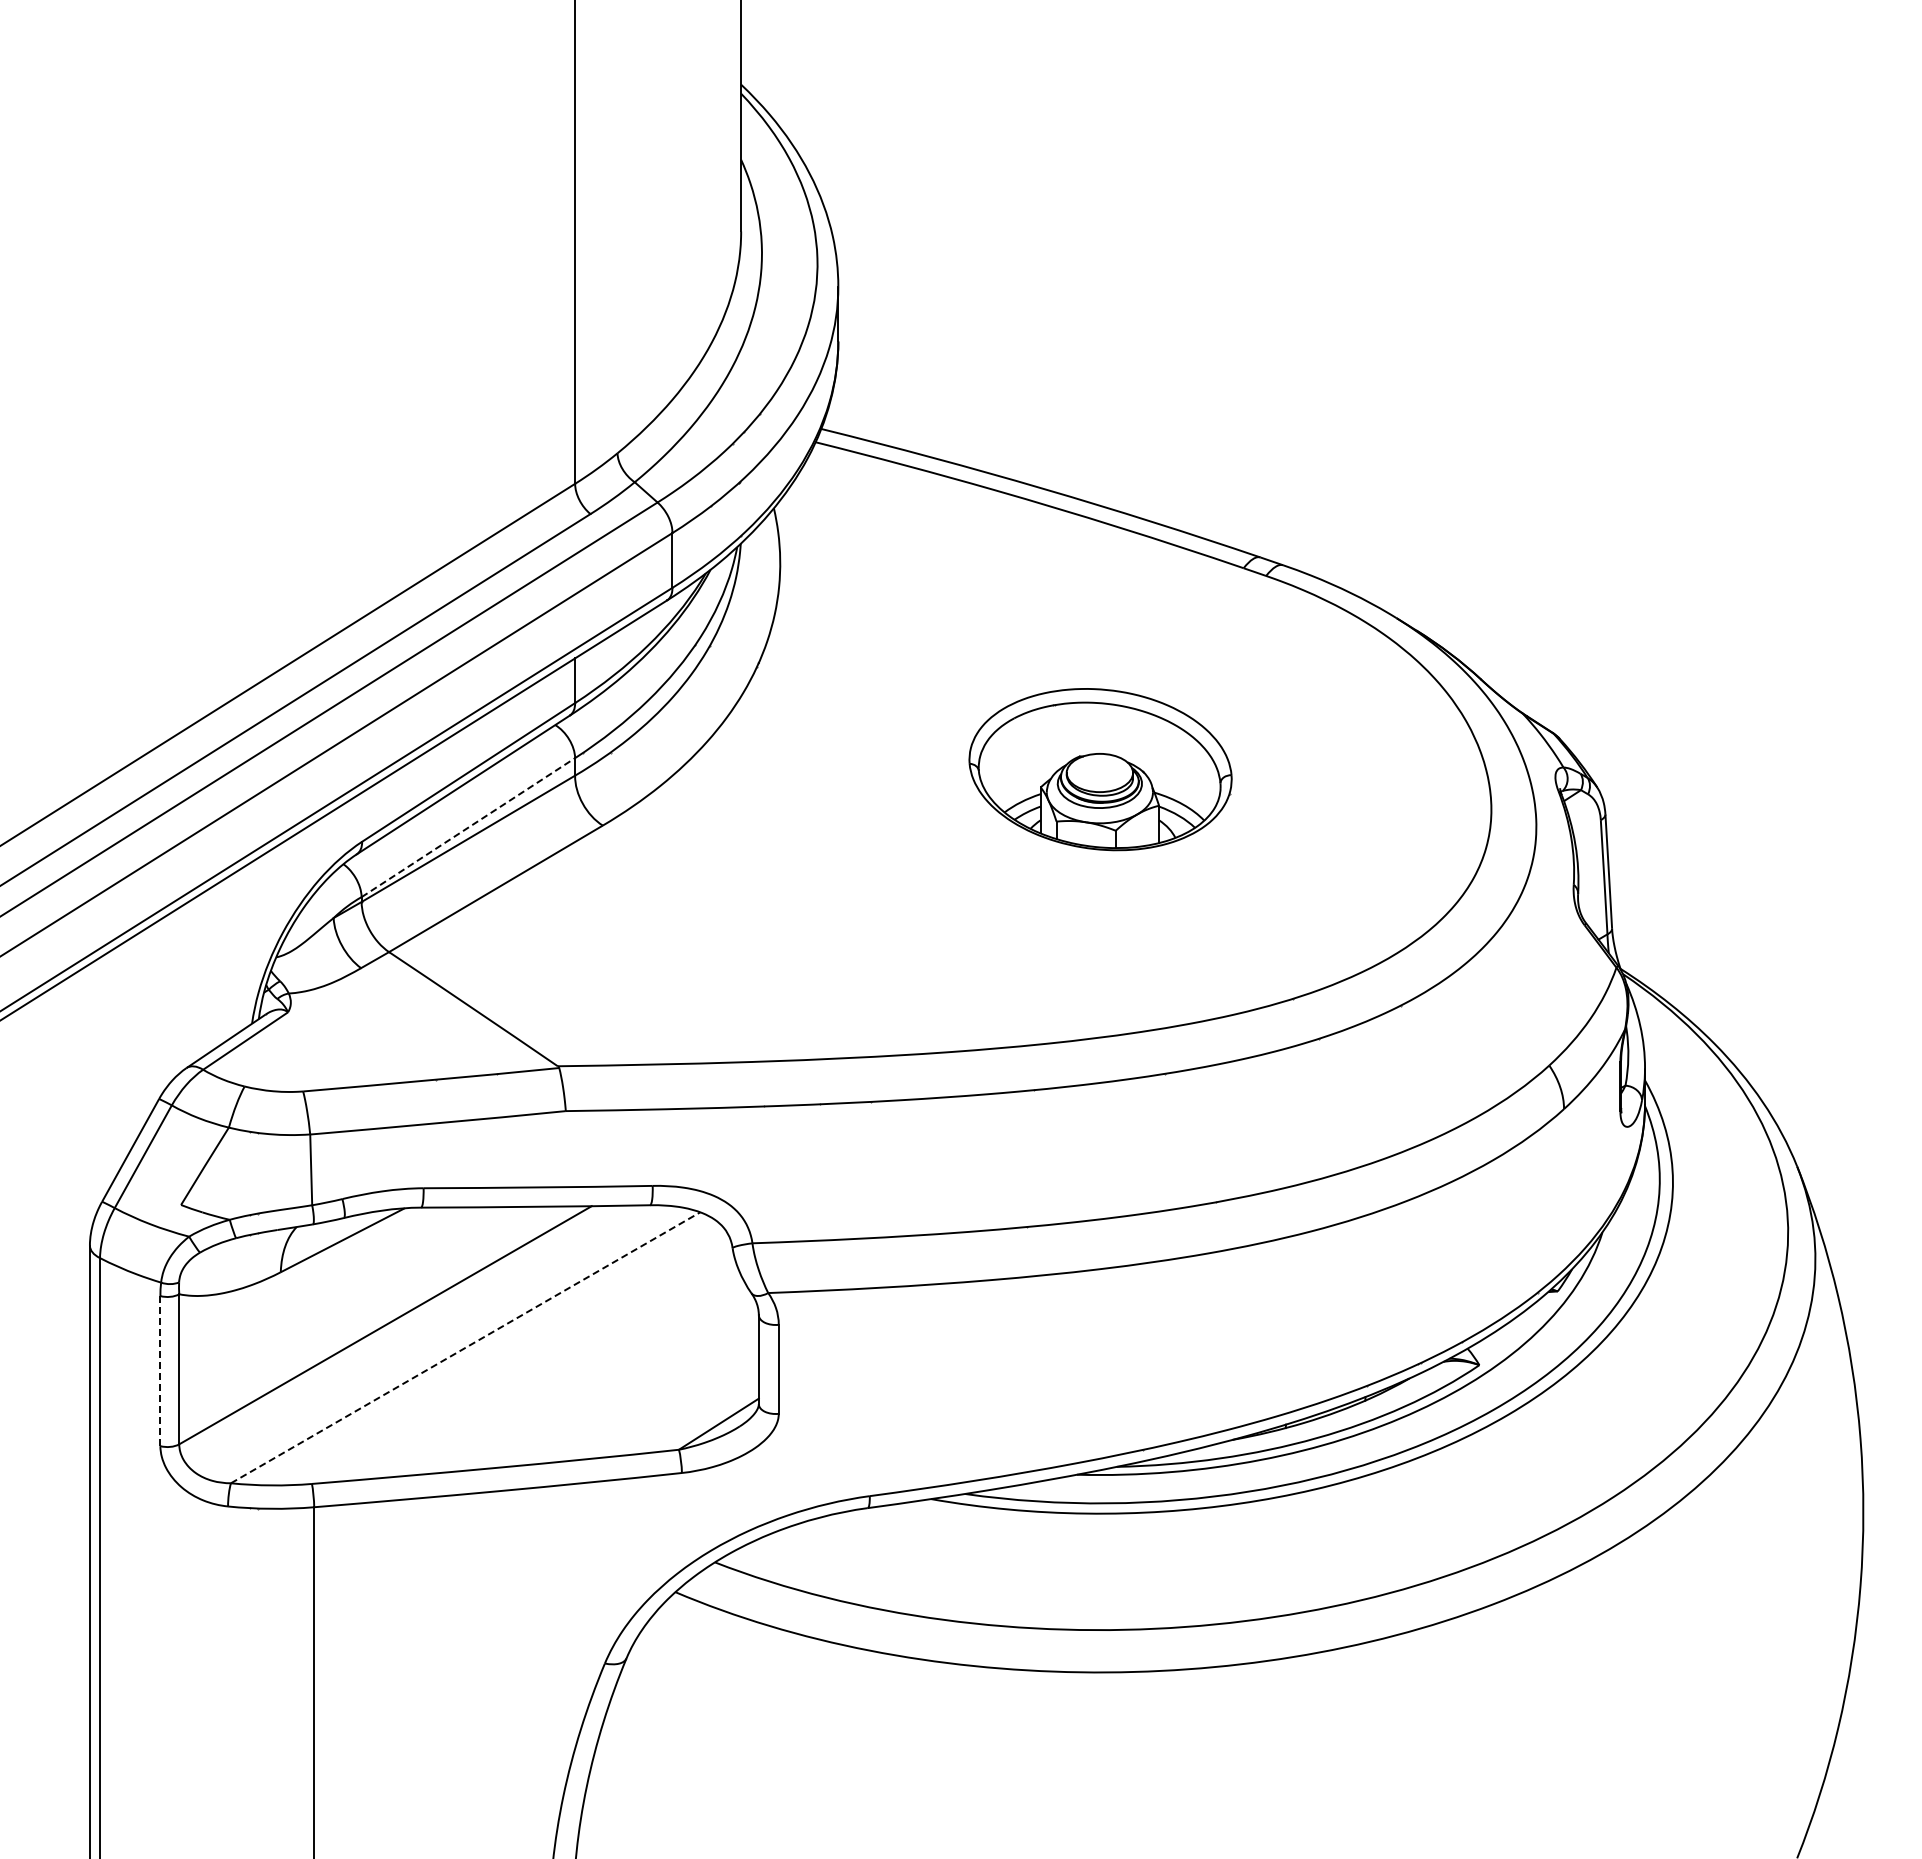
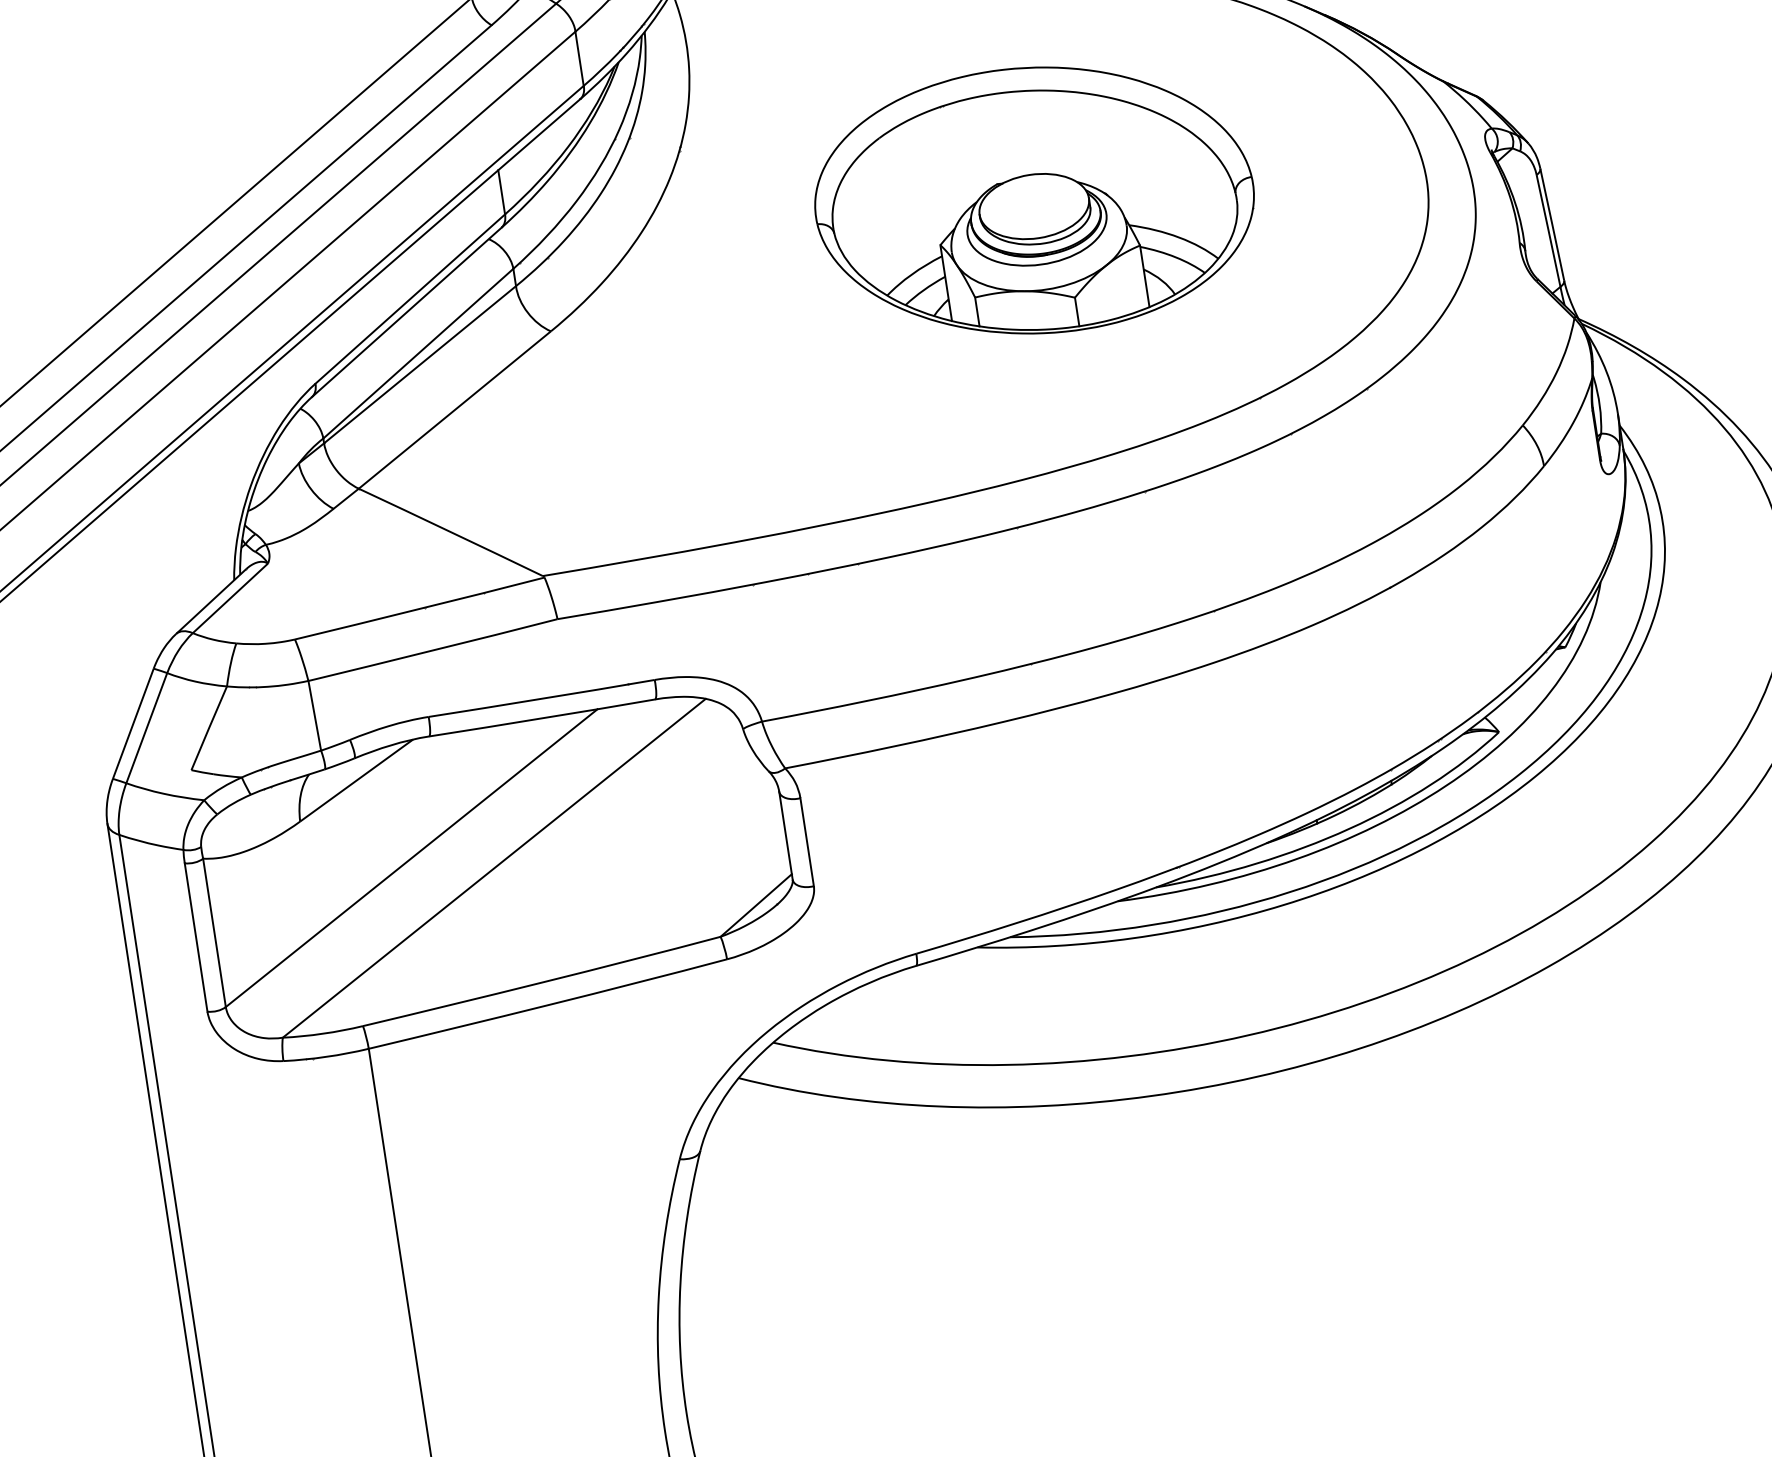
part: (1100, 769) -> (1034, 200), size x1.67
line: (468, 827) -> (418, 353), dashed -> solid
line: (465, 1347) -> (494, 868), dashed -> solid
line: (160, 1371) -> (196, 937), dashed -> solid

